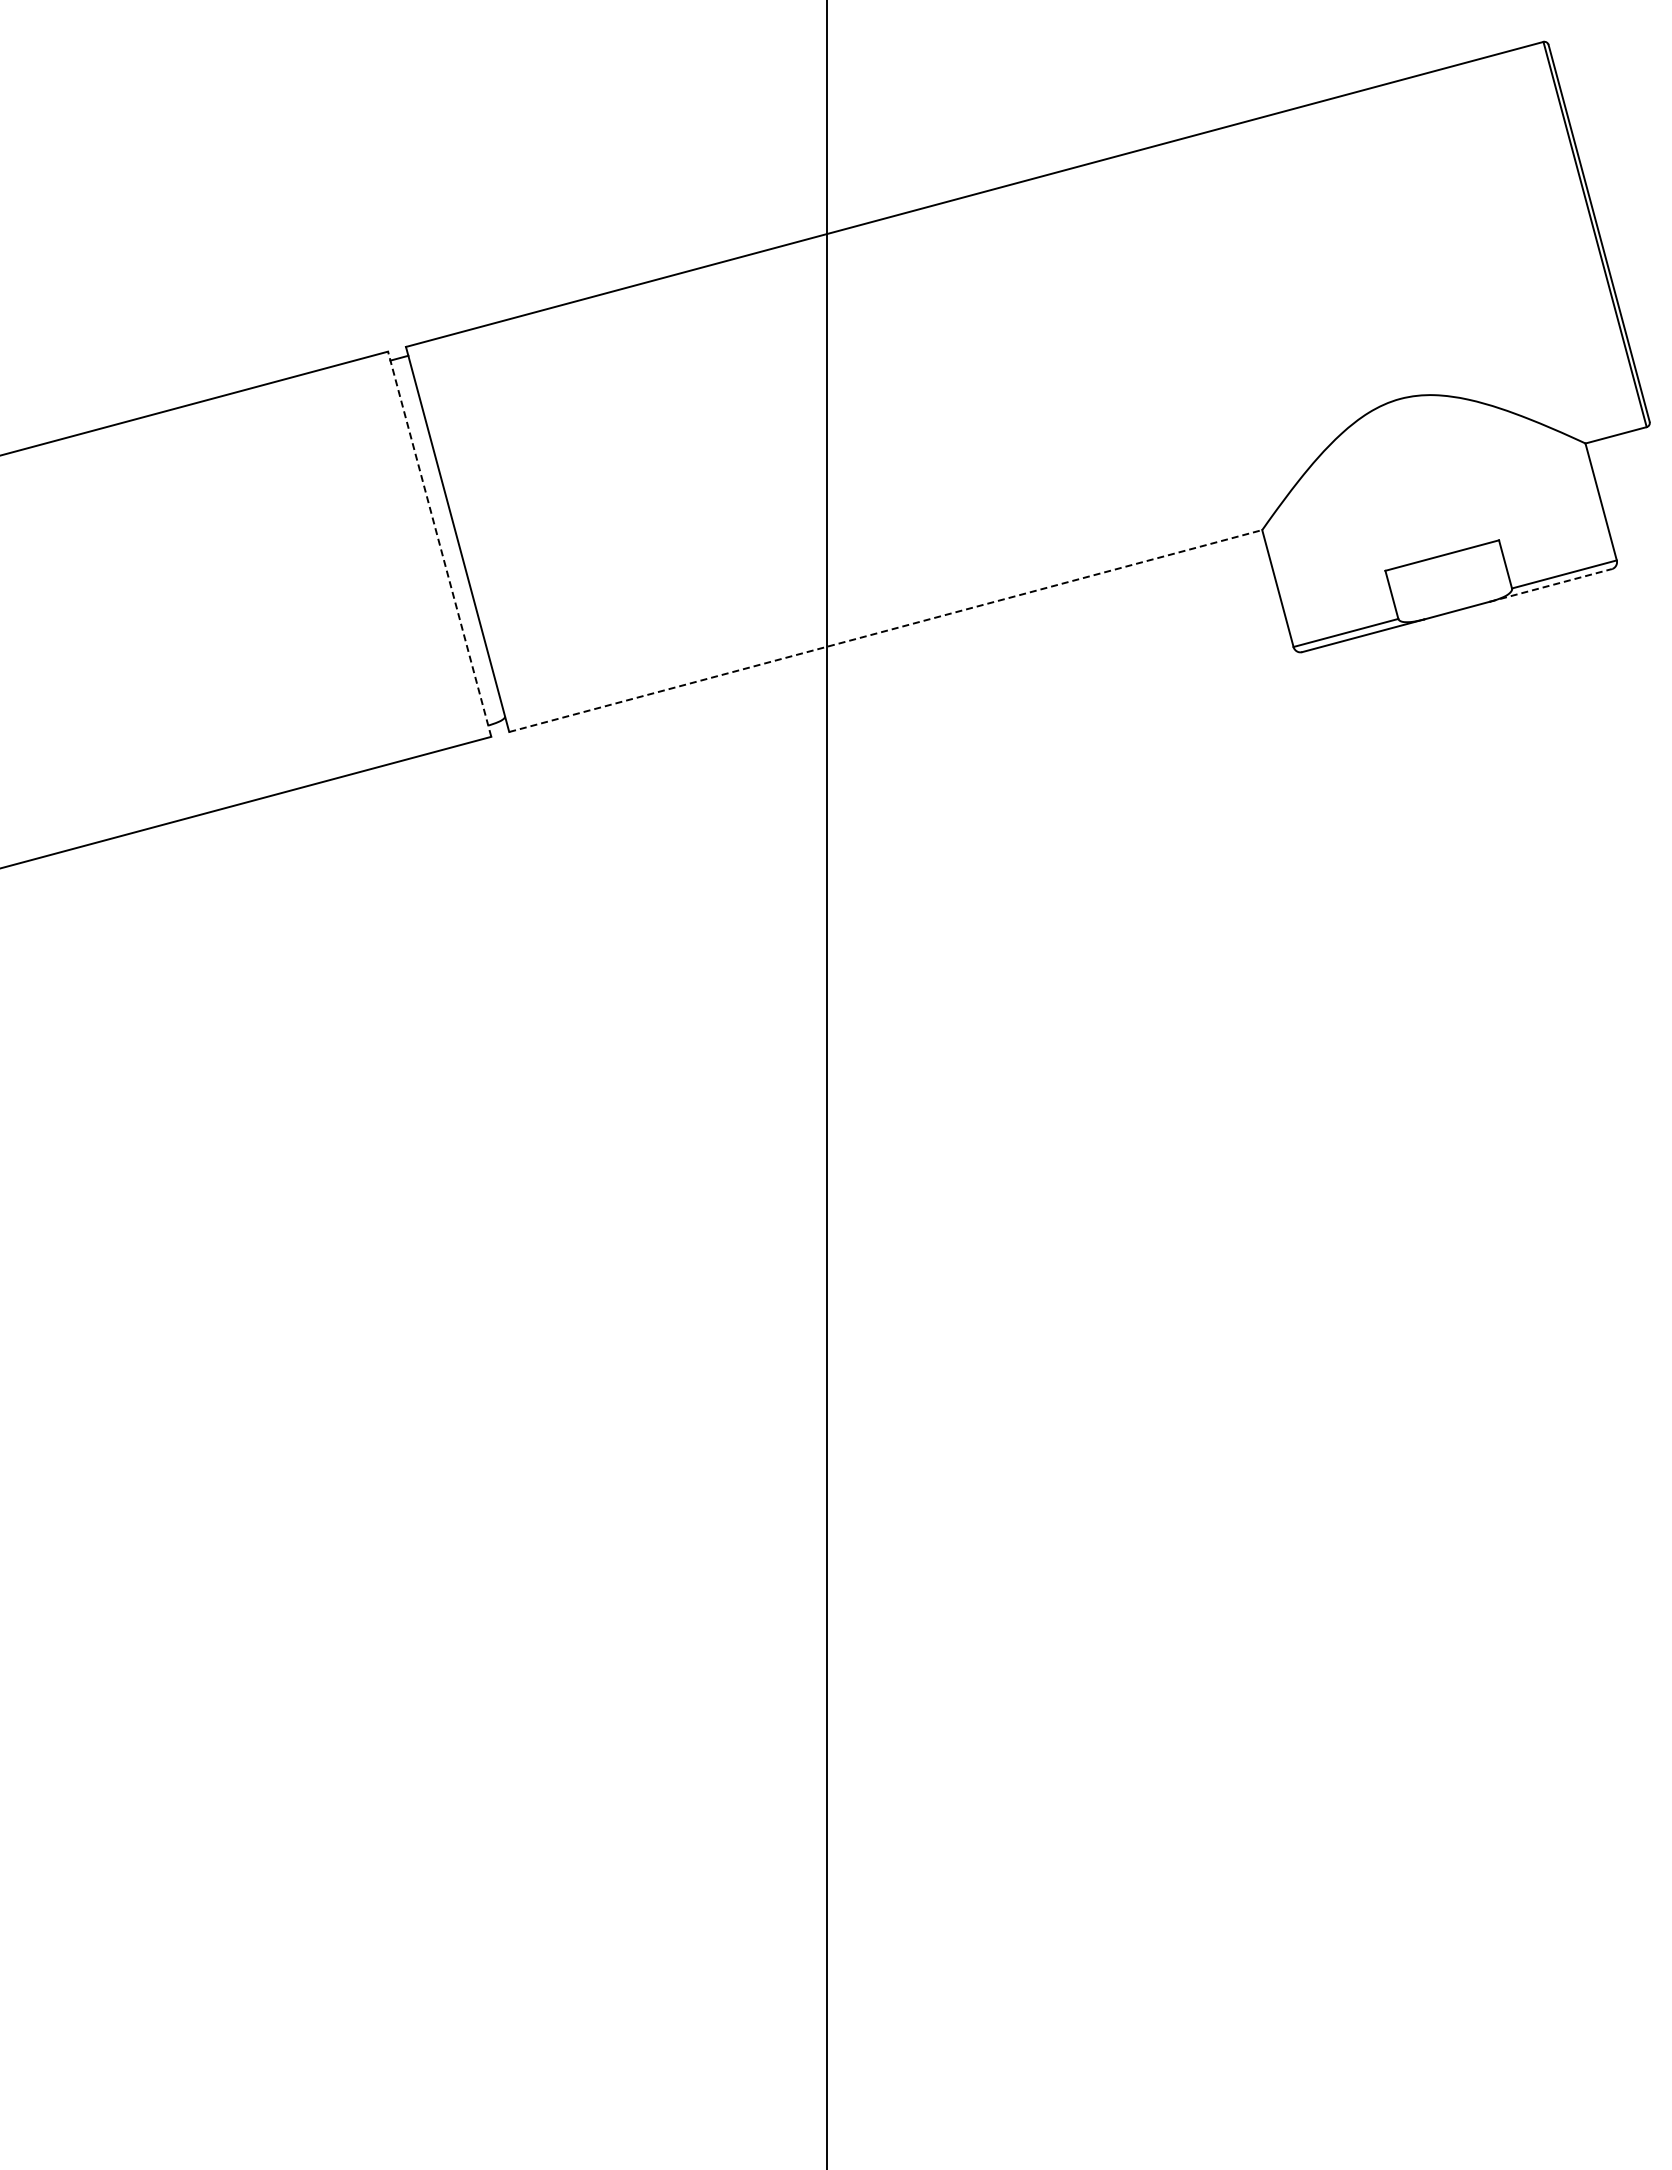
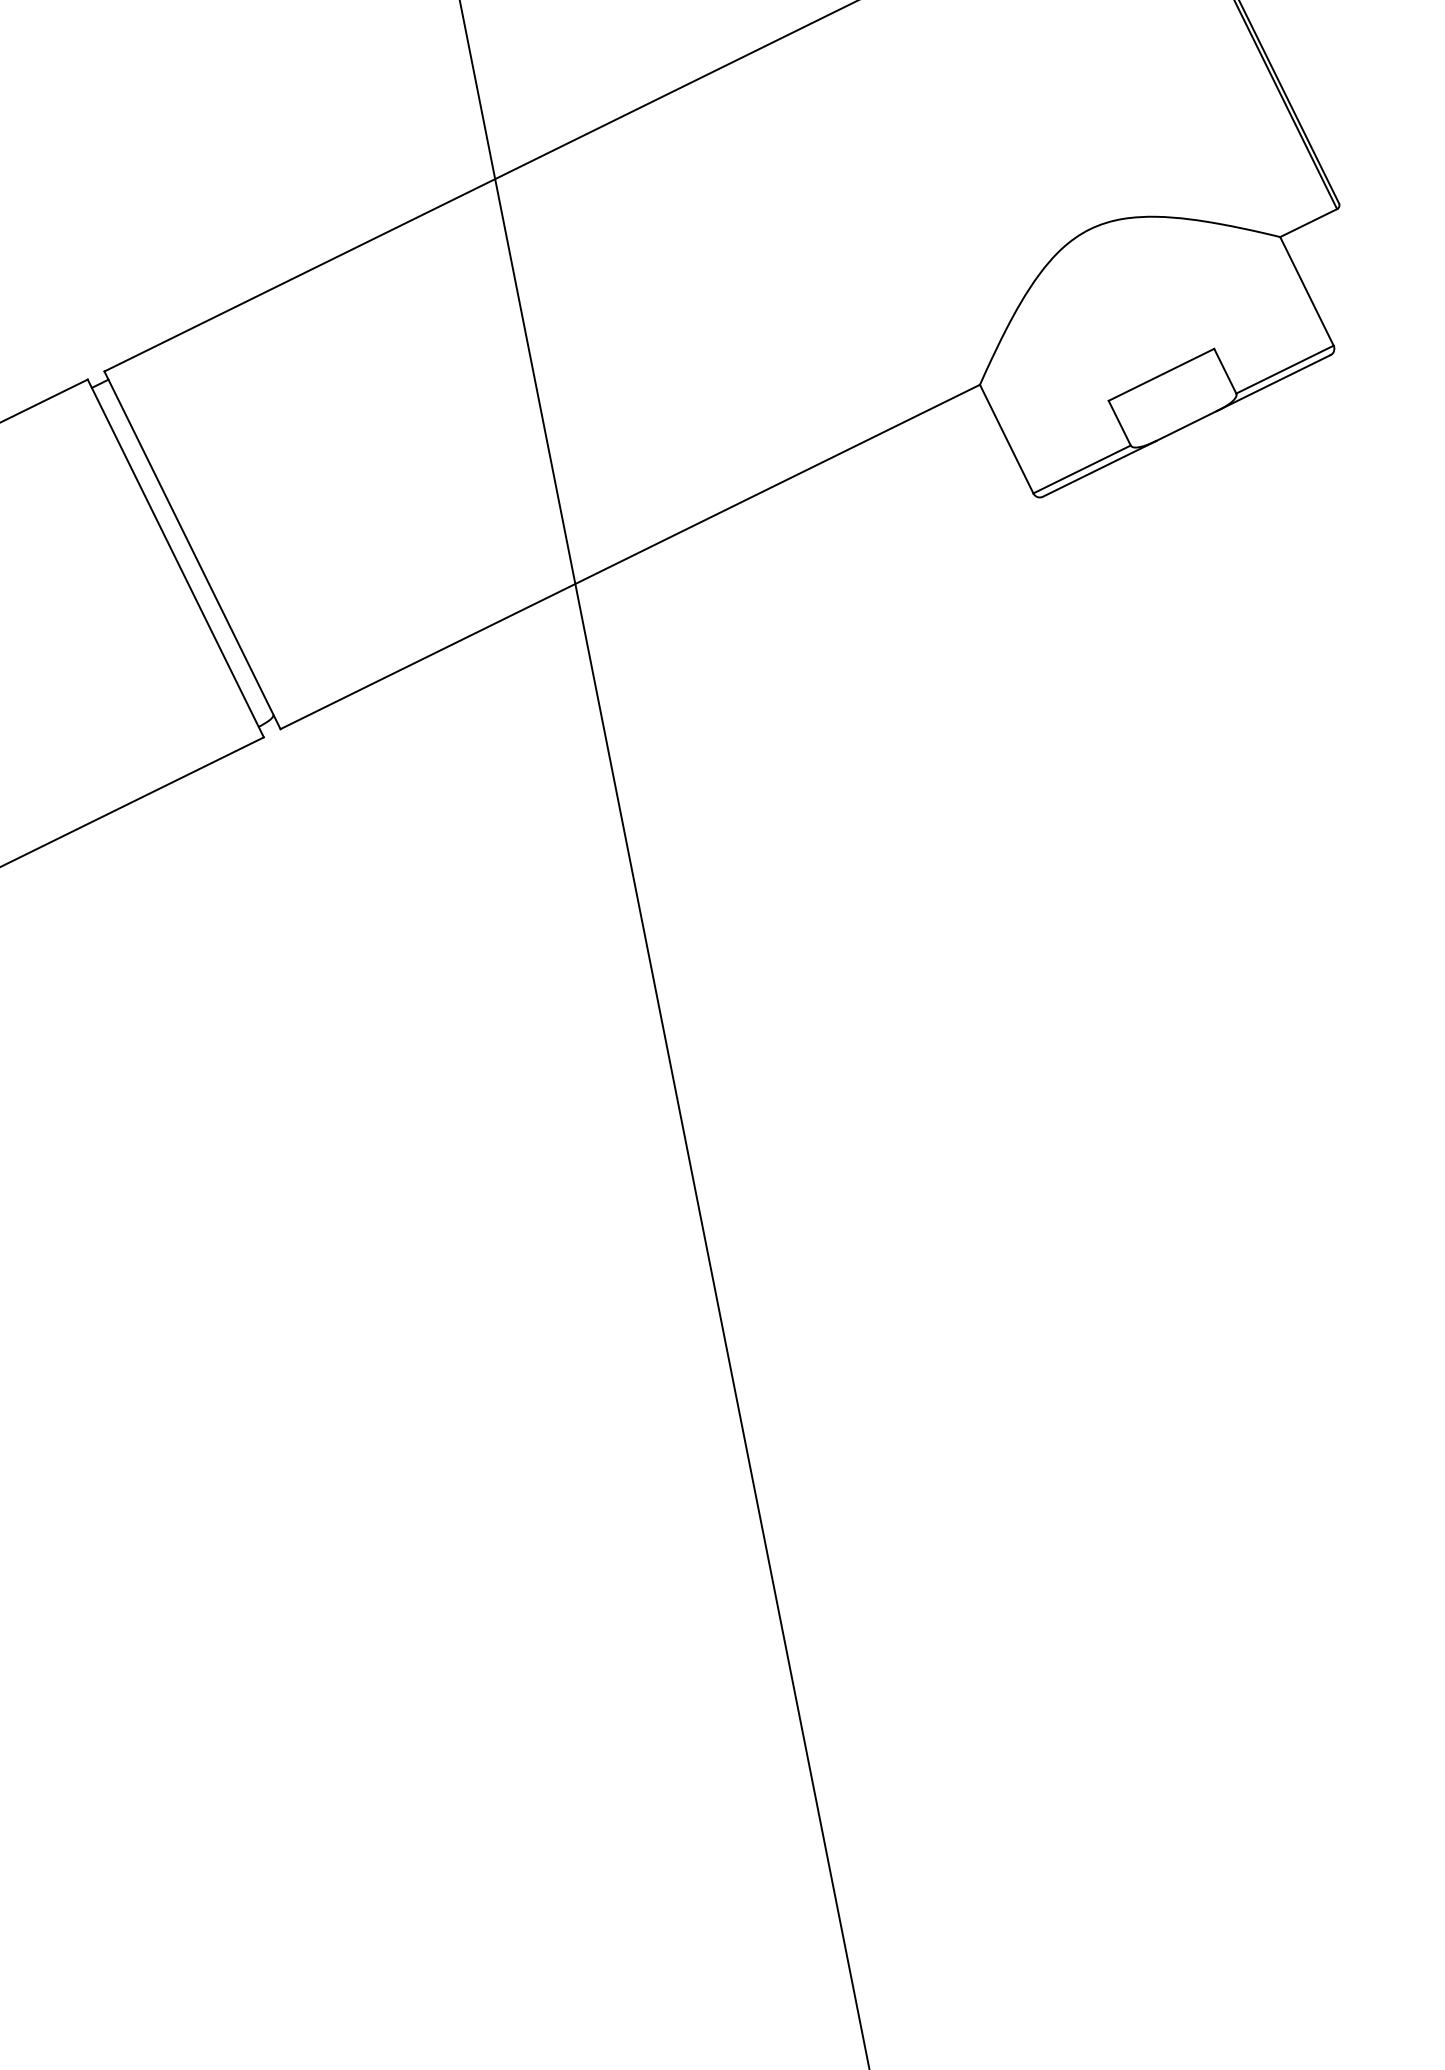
line: (439, 543) -> (175, 557), dashed -> solid
line: (1551, 585) -> (1274, 382), dashed -> solid
line: (885, 631) -> (630, 557), dashed -> solid

